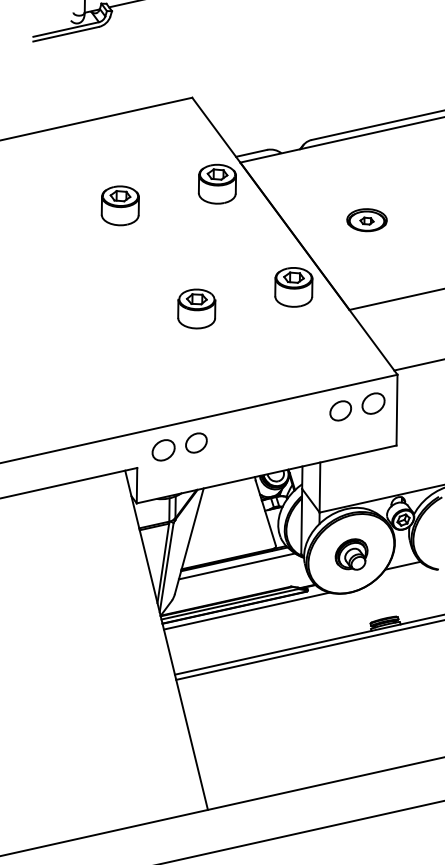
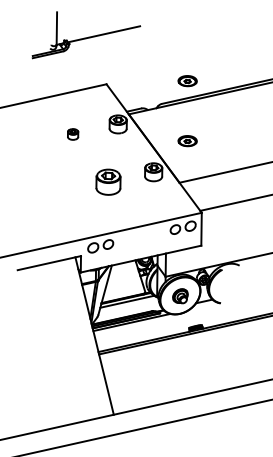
part: (366, 91) -> (187, 81), added
part: (118, 205) -> (72, 134), size x0.6
part: (196, 309) -> (108, 182), size x1.4

